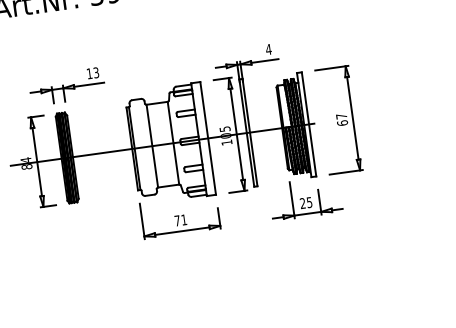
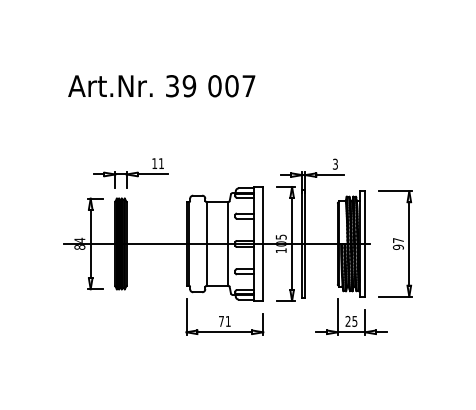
text: (268, 48) -> (335, 163), 4 -> 3
text: (96, 72) -> (161, 163), 13 -> 11
text: (342, 122) -> (398, 246), 67 -> 97

